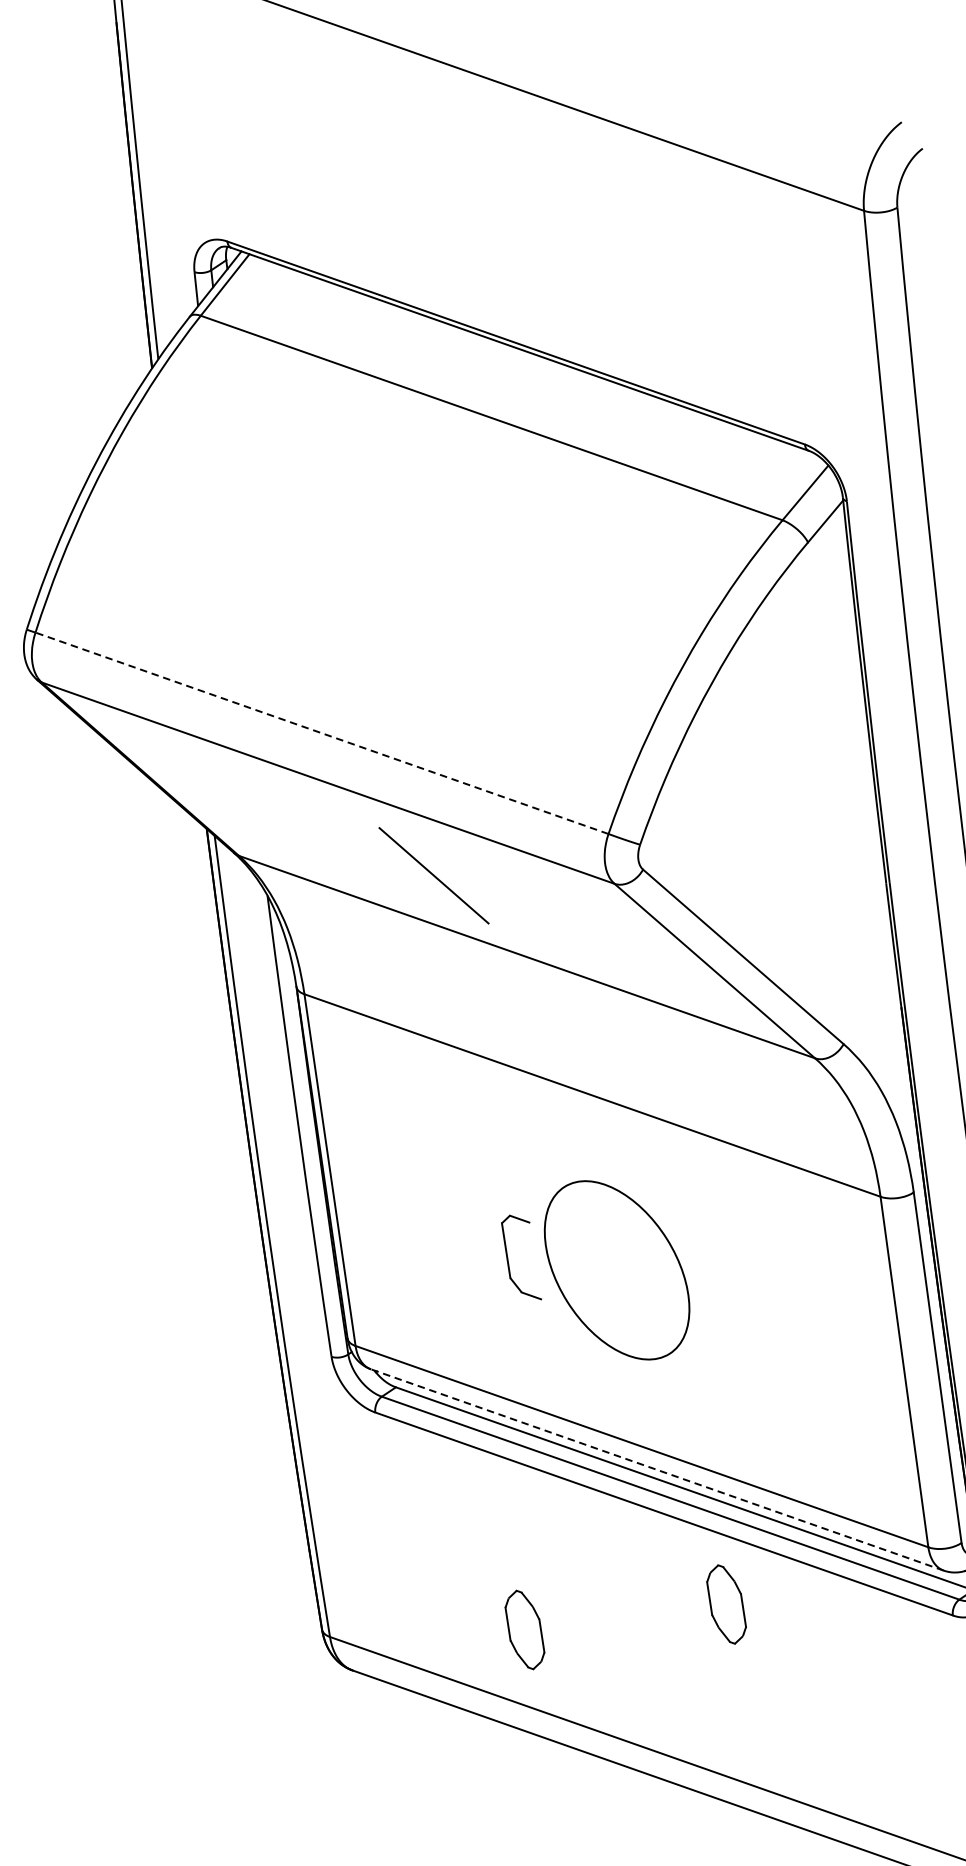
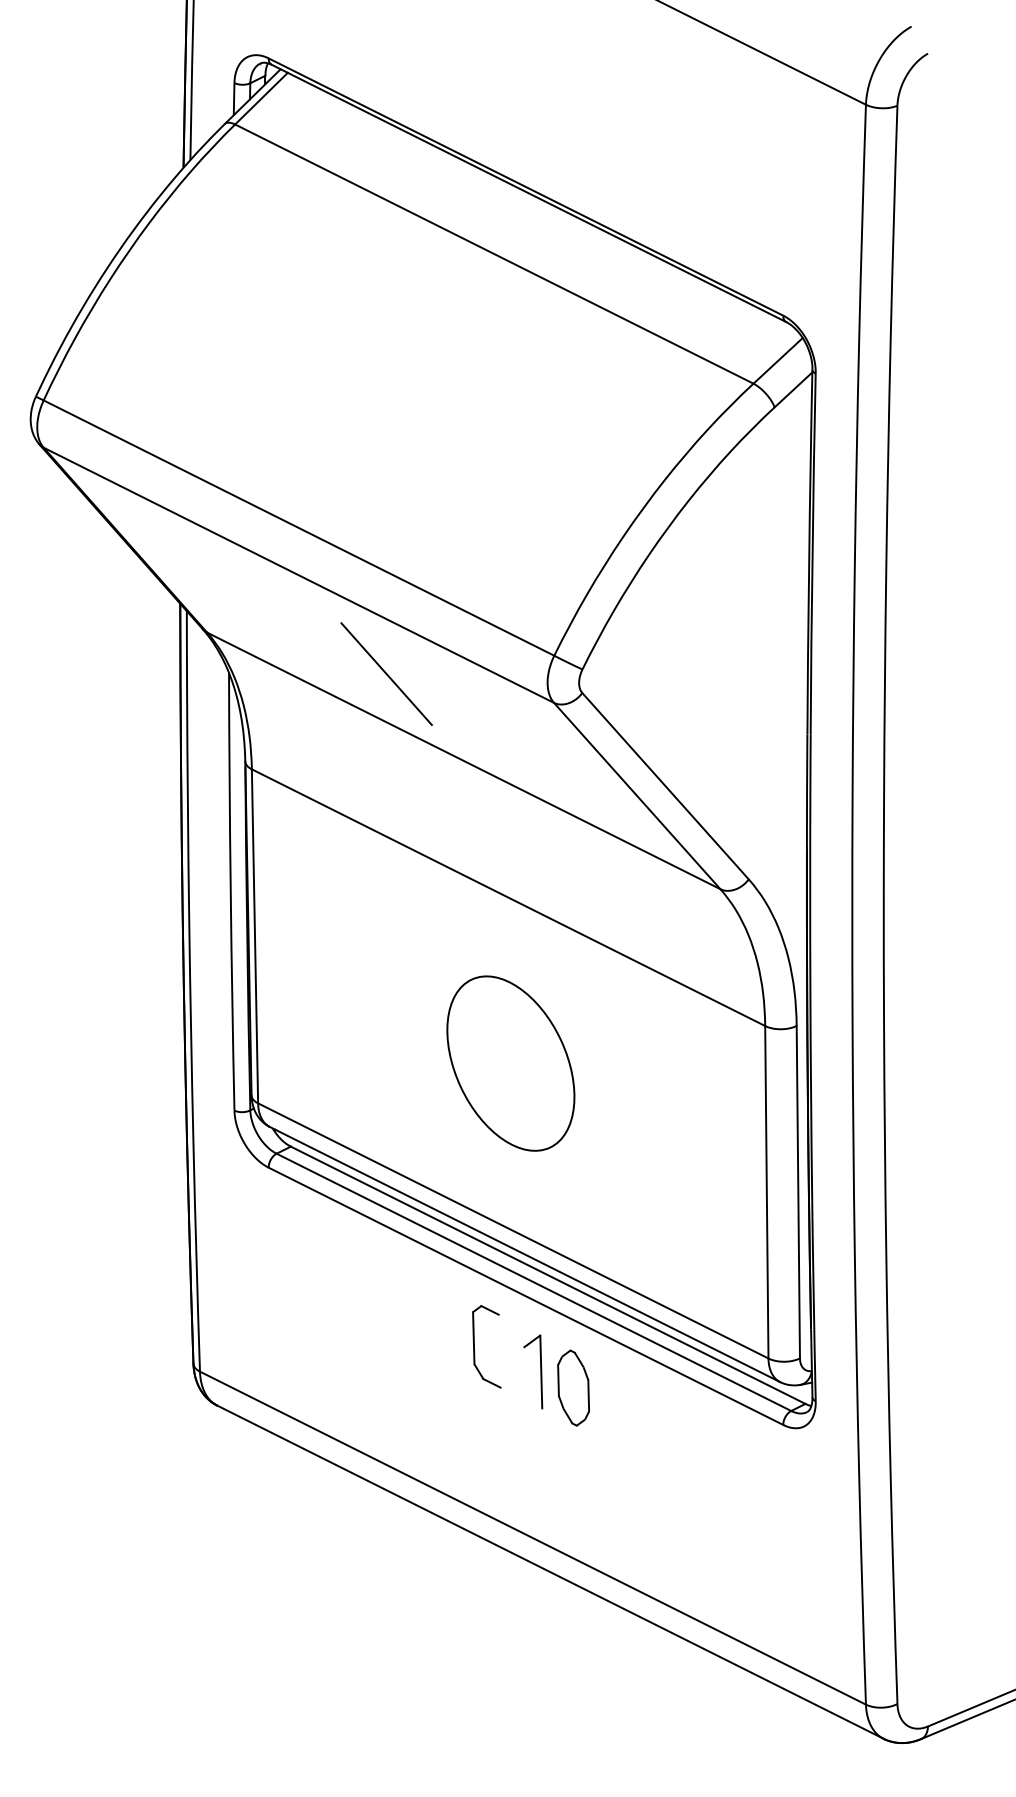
line: (321, 732) -> (298, 527), dashed -> solid
part: (508, 1259) -> (474, 1346), moved
line: (656, 1470) -> (524, 1254), dashed -> solid
part: (689, 1591) -> (540, 1371), added
part: (524, 1629) -> (382, 1387), removed

